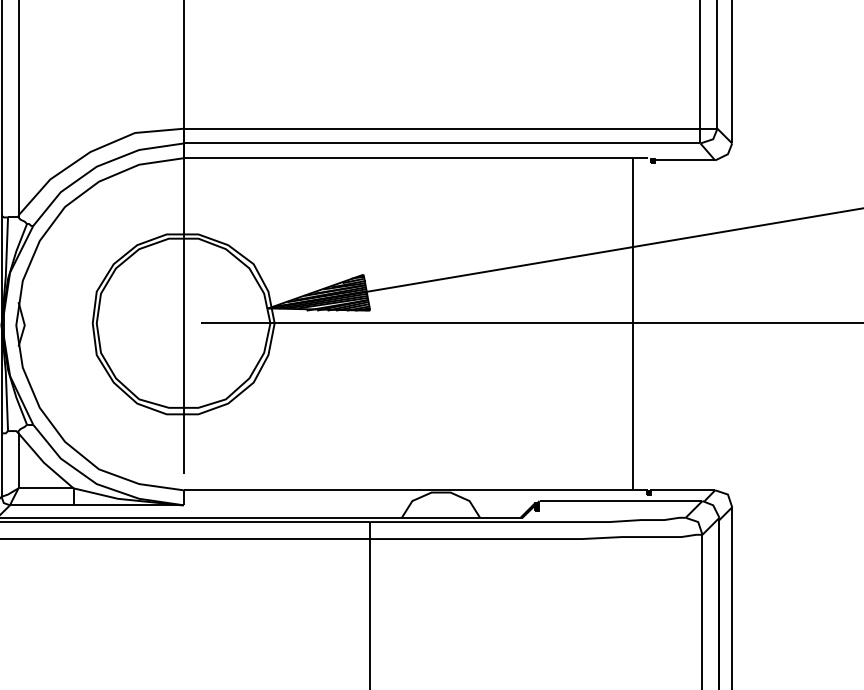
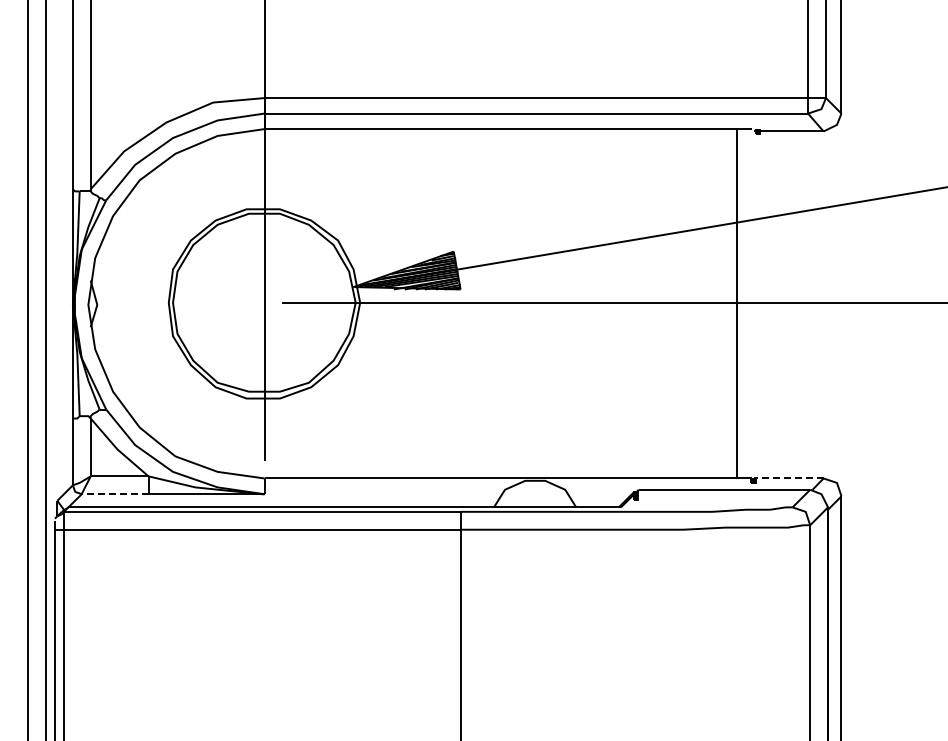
line: (682, 490) -> (789, 478), solid -> dashed
line: (41, 505) -> (114, 494), solid -> dashed

